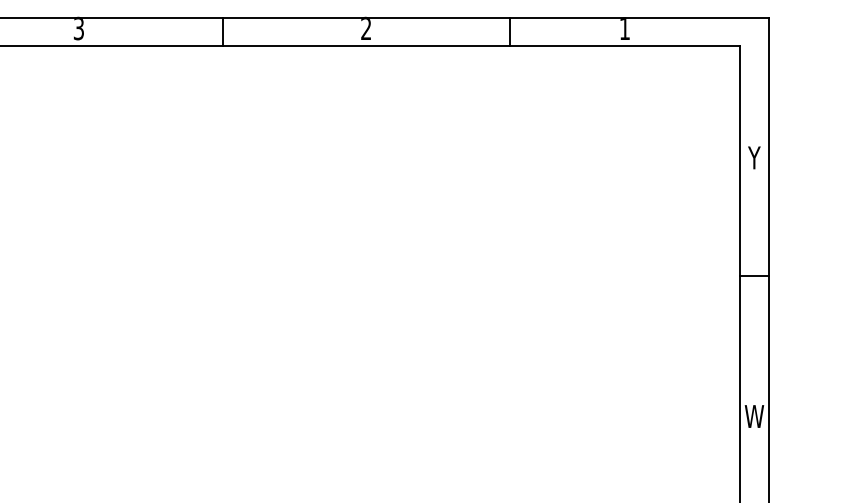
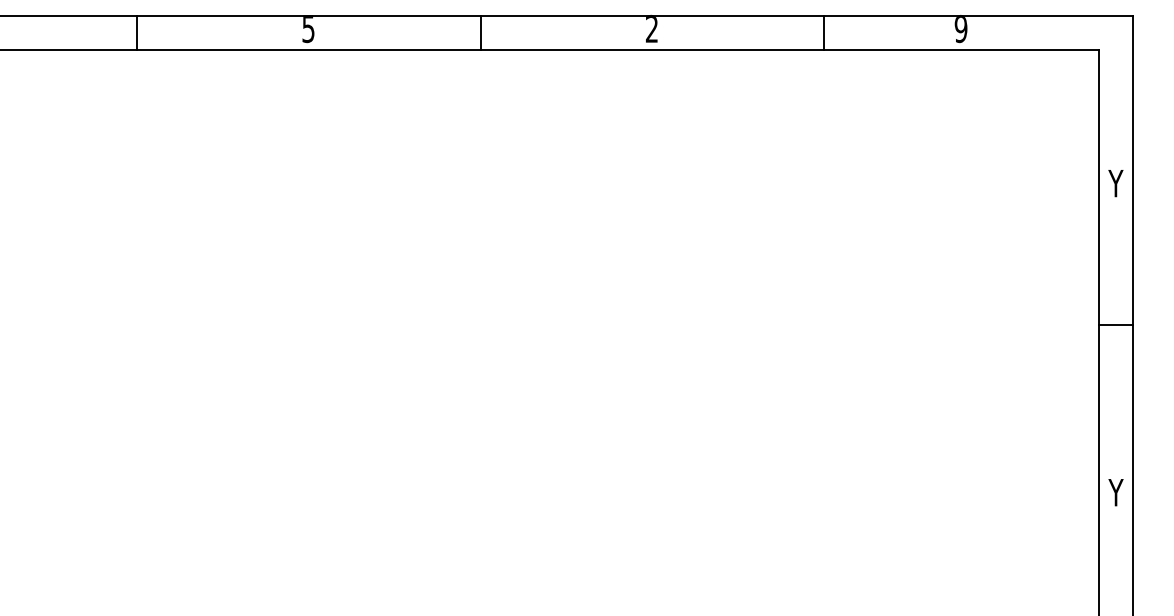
text: (78, 28) -> (308, 28), 3 -> 5
text: (624, 29) -> (960, 30), 1 -> 9
text: (754, 416) -> (1115, 492), W -> Y

